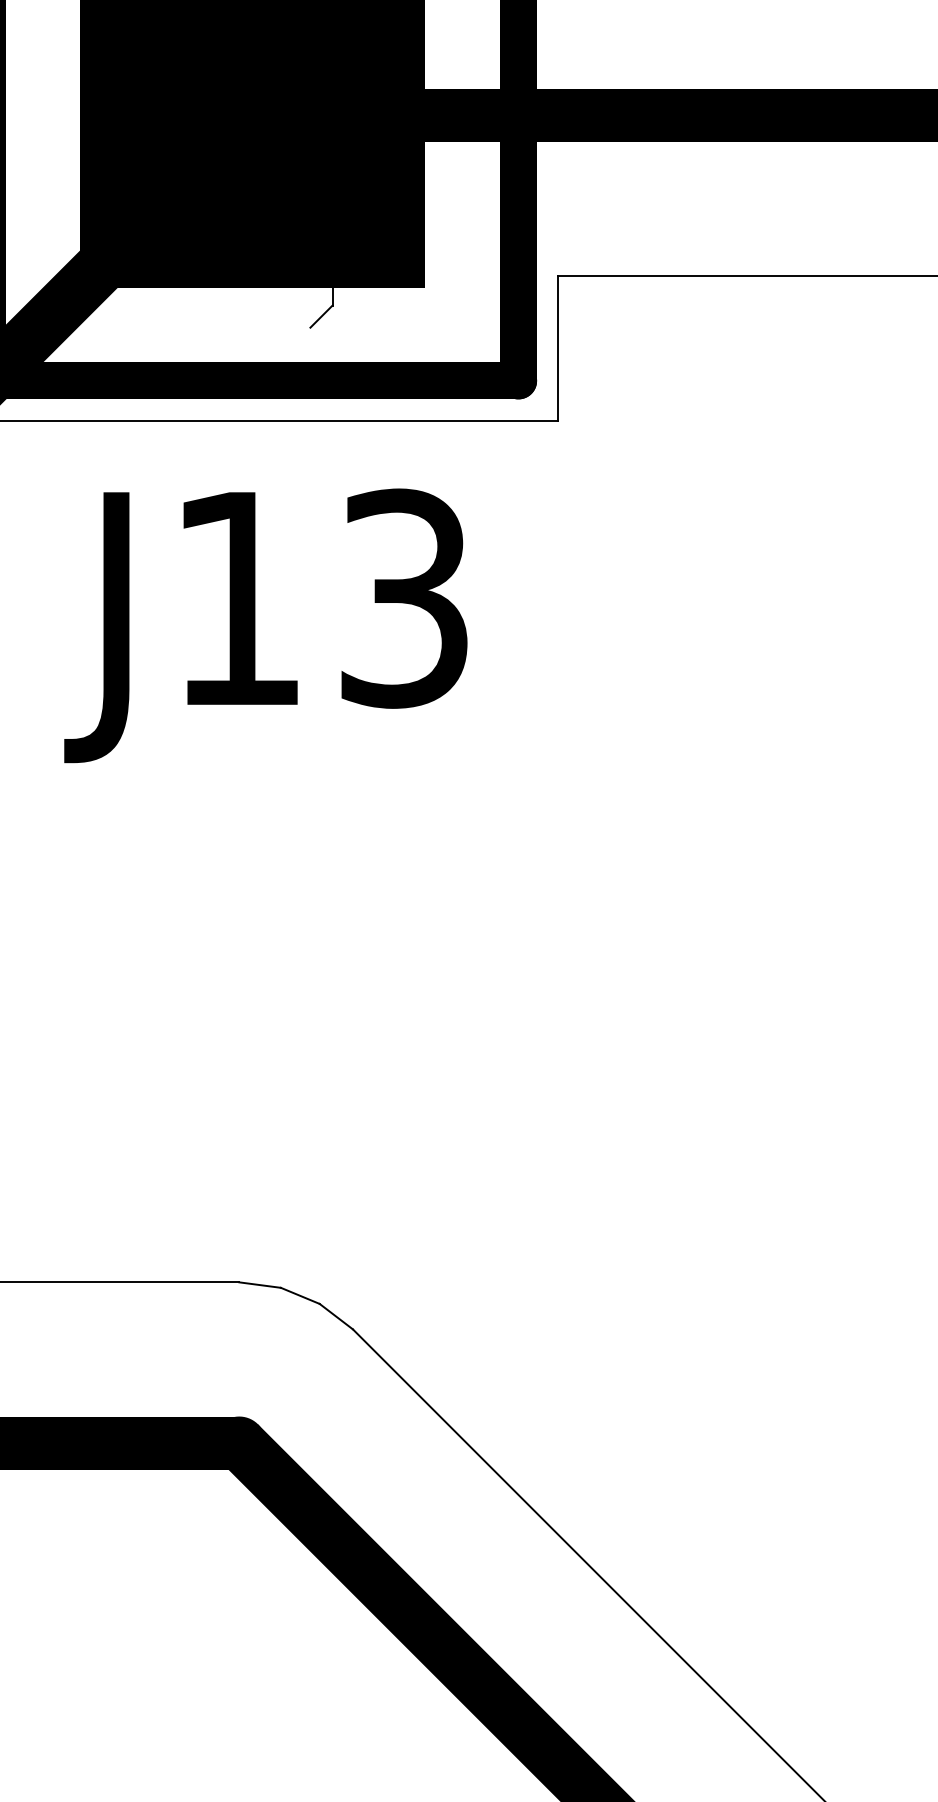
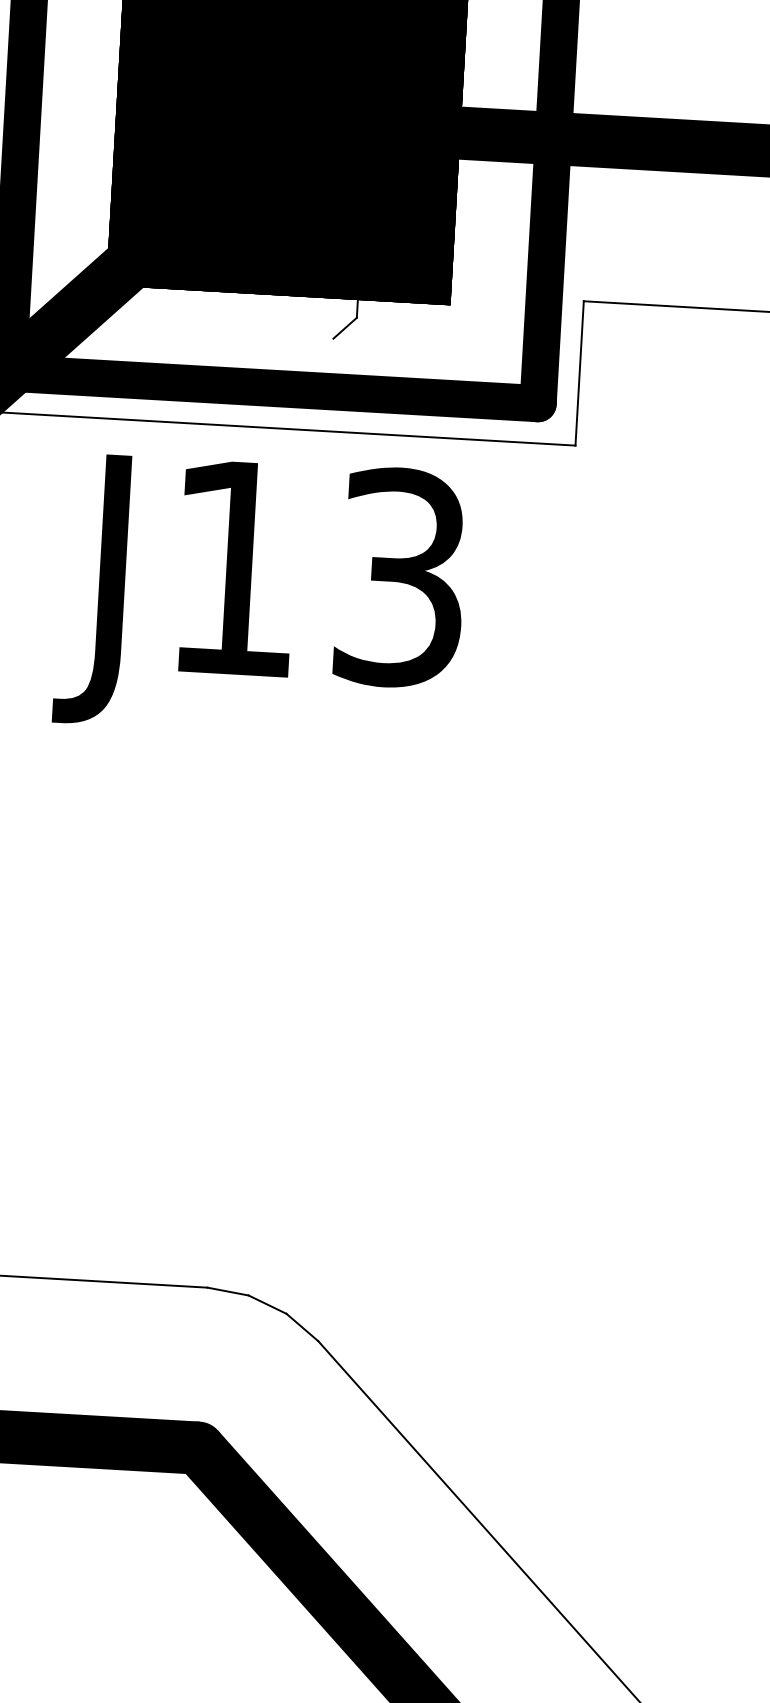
text: (265, 625) -> (260, 596), moved

